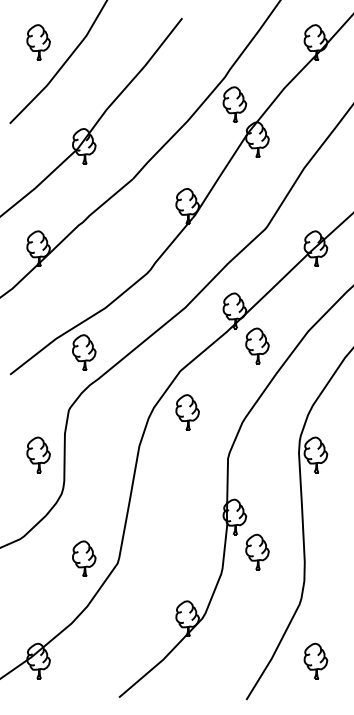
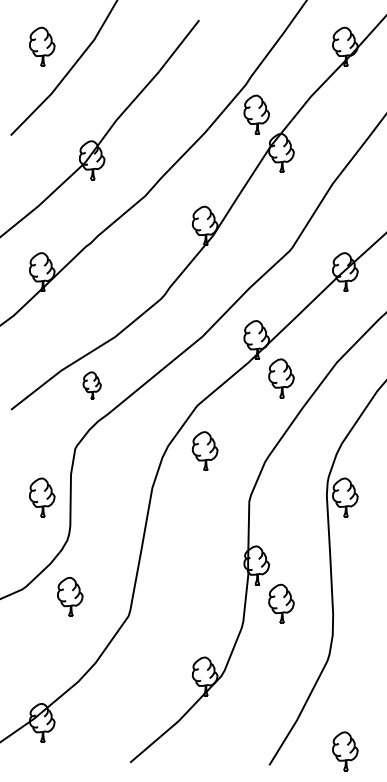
part: (84, 352) -> (92, 385), size x0.7
part: (84, 558) -> (70, 596), moved
part: (315, 660) -> (344, 750), moved

